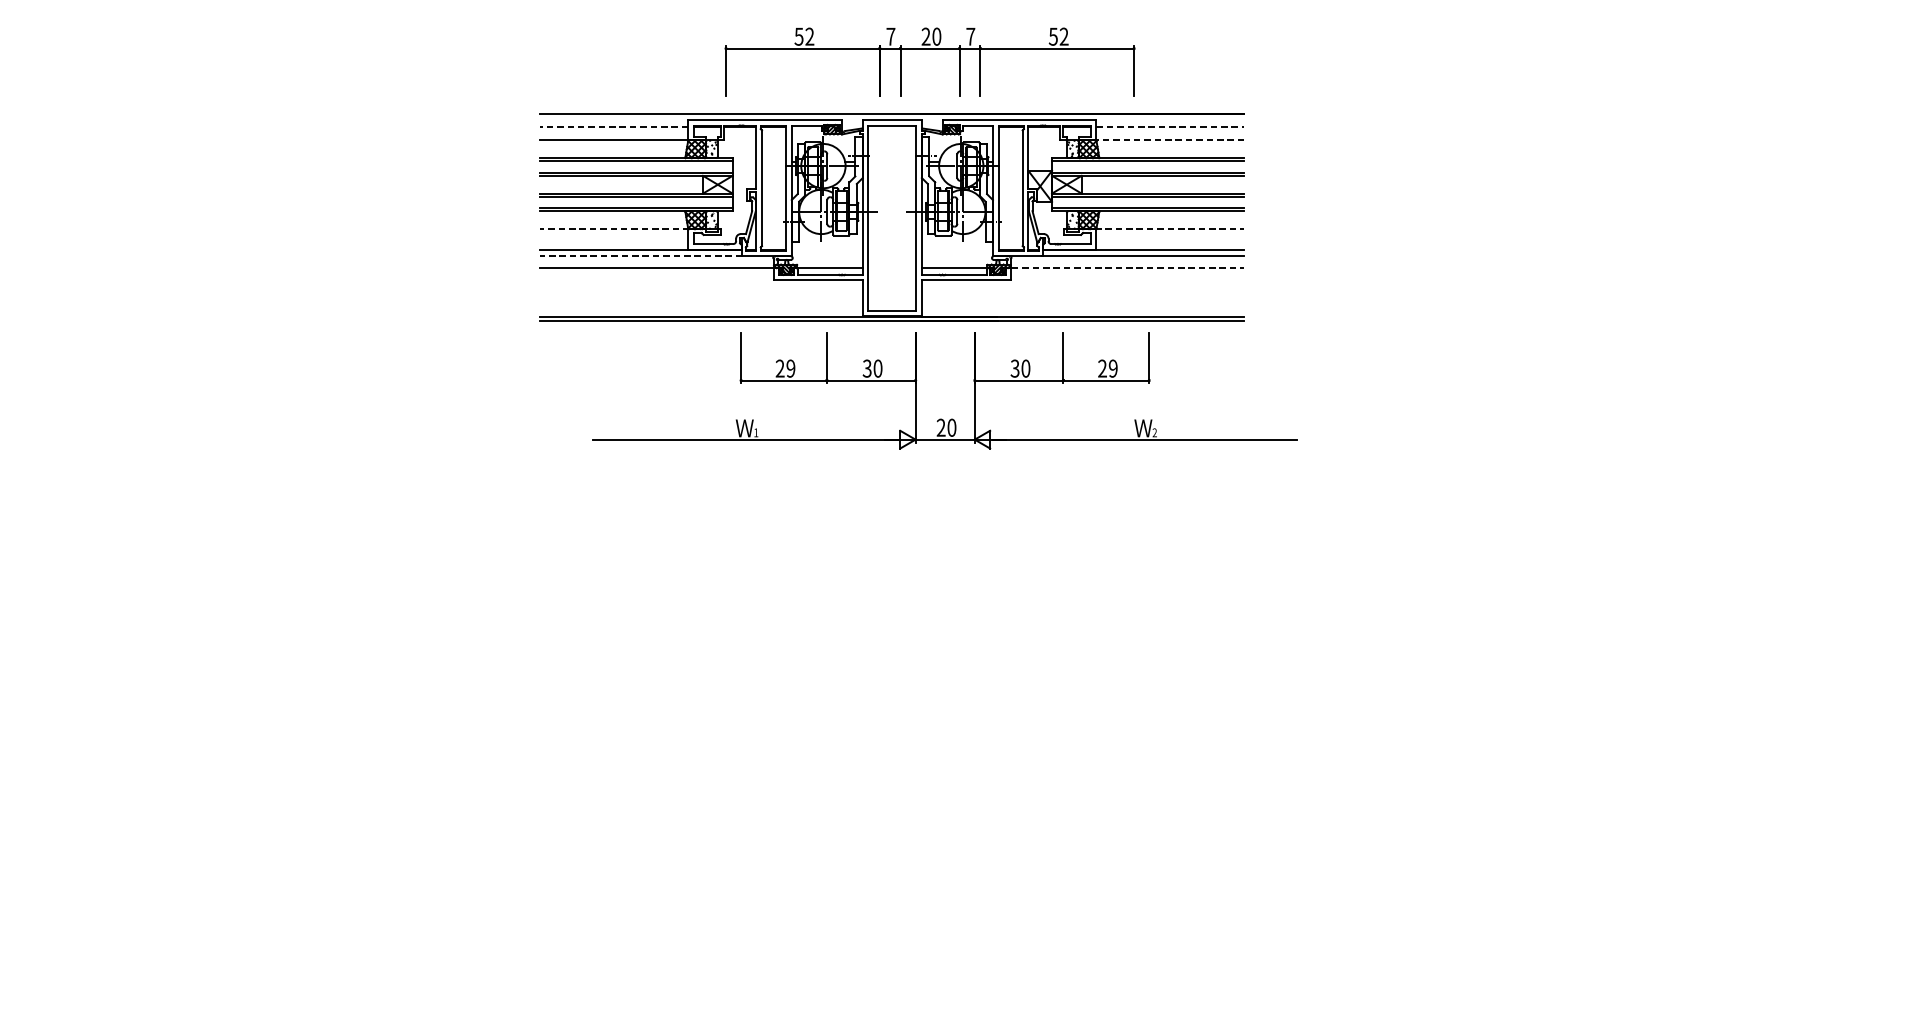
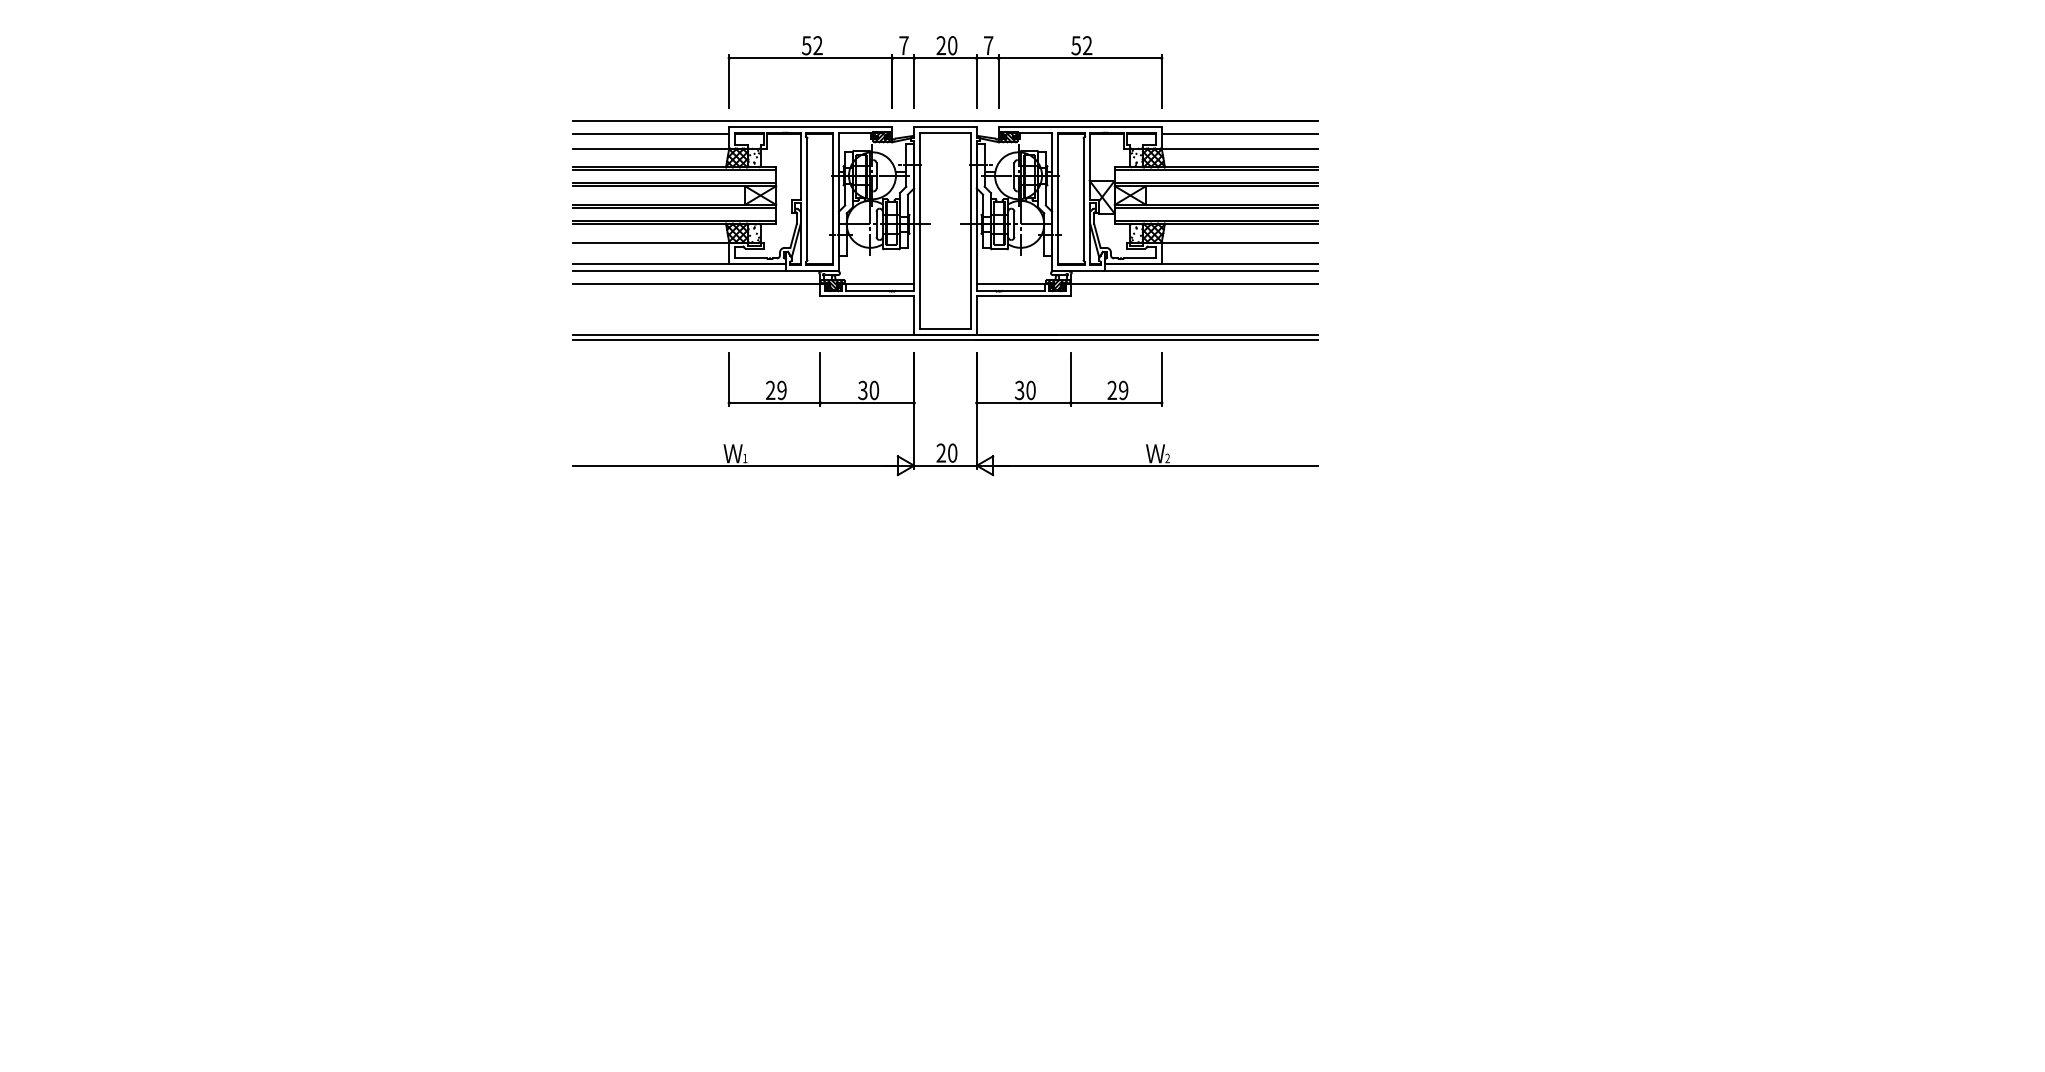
part: (930, 48) -> (945, 58), moved
line: (613, 127) -> (650, 134), dashed -> solid
line: (1170, 127) -> (1240, 134), dashed -> solid
line: (1168, 140) -> (1238, 148), dashed -> solid
line: (614, 229) -> (651, 242), dashed -> solid
line: (1169, 229) -> (1239, 242), dashed -> solid
line: (641, 256) -> (679, 271), dashed -> solid
line: (1122, 267) -> (1189, 283), dashed -> solid
part: (942, 418) -> (942, 443), moved

